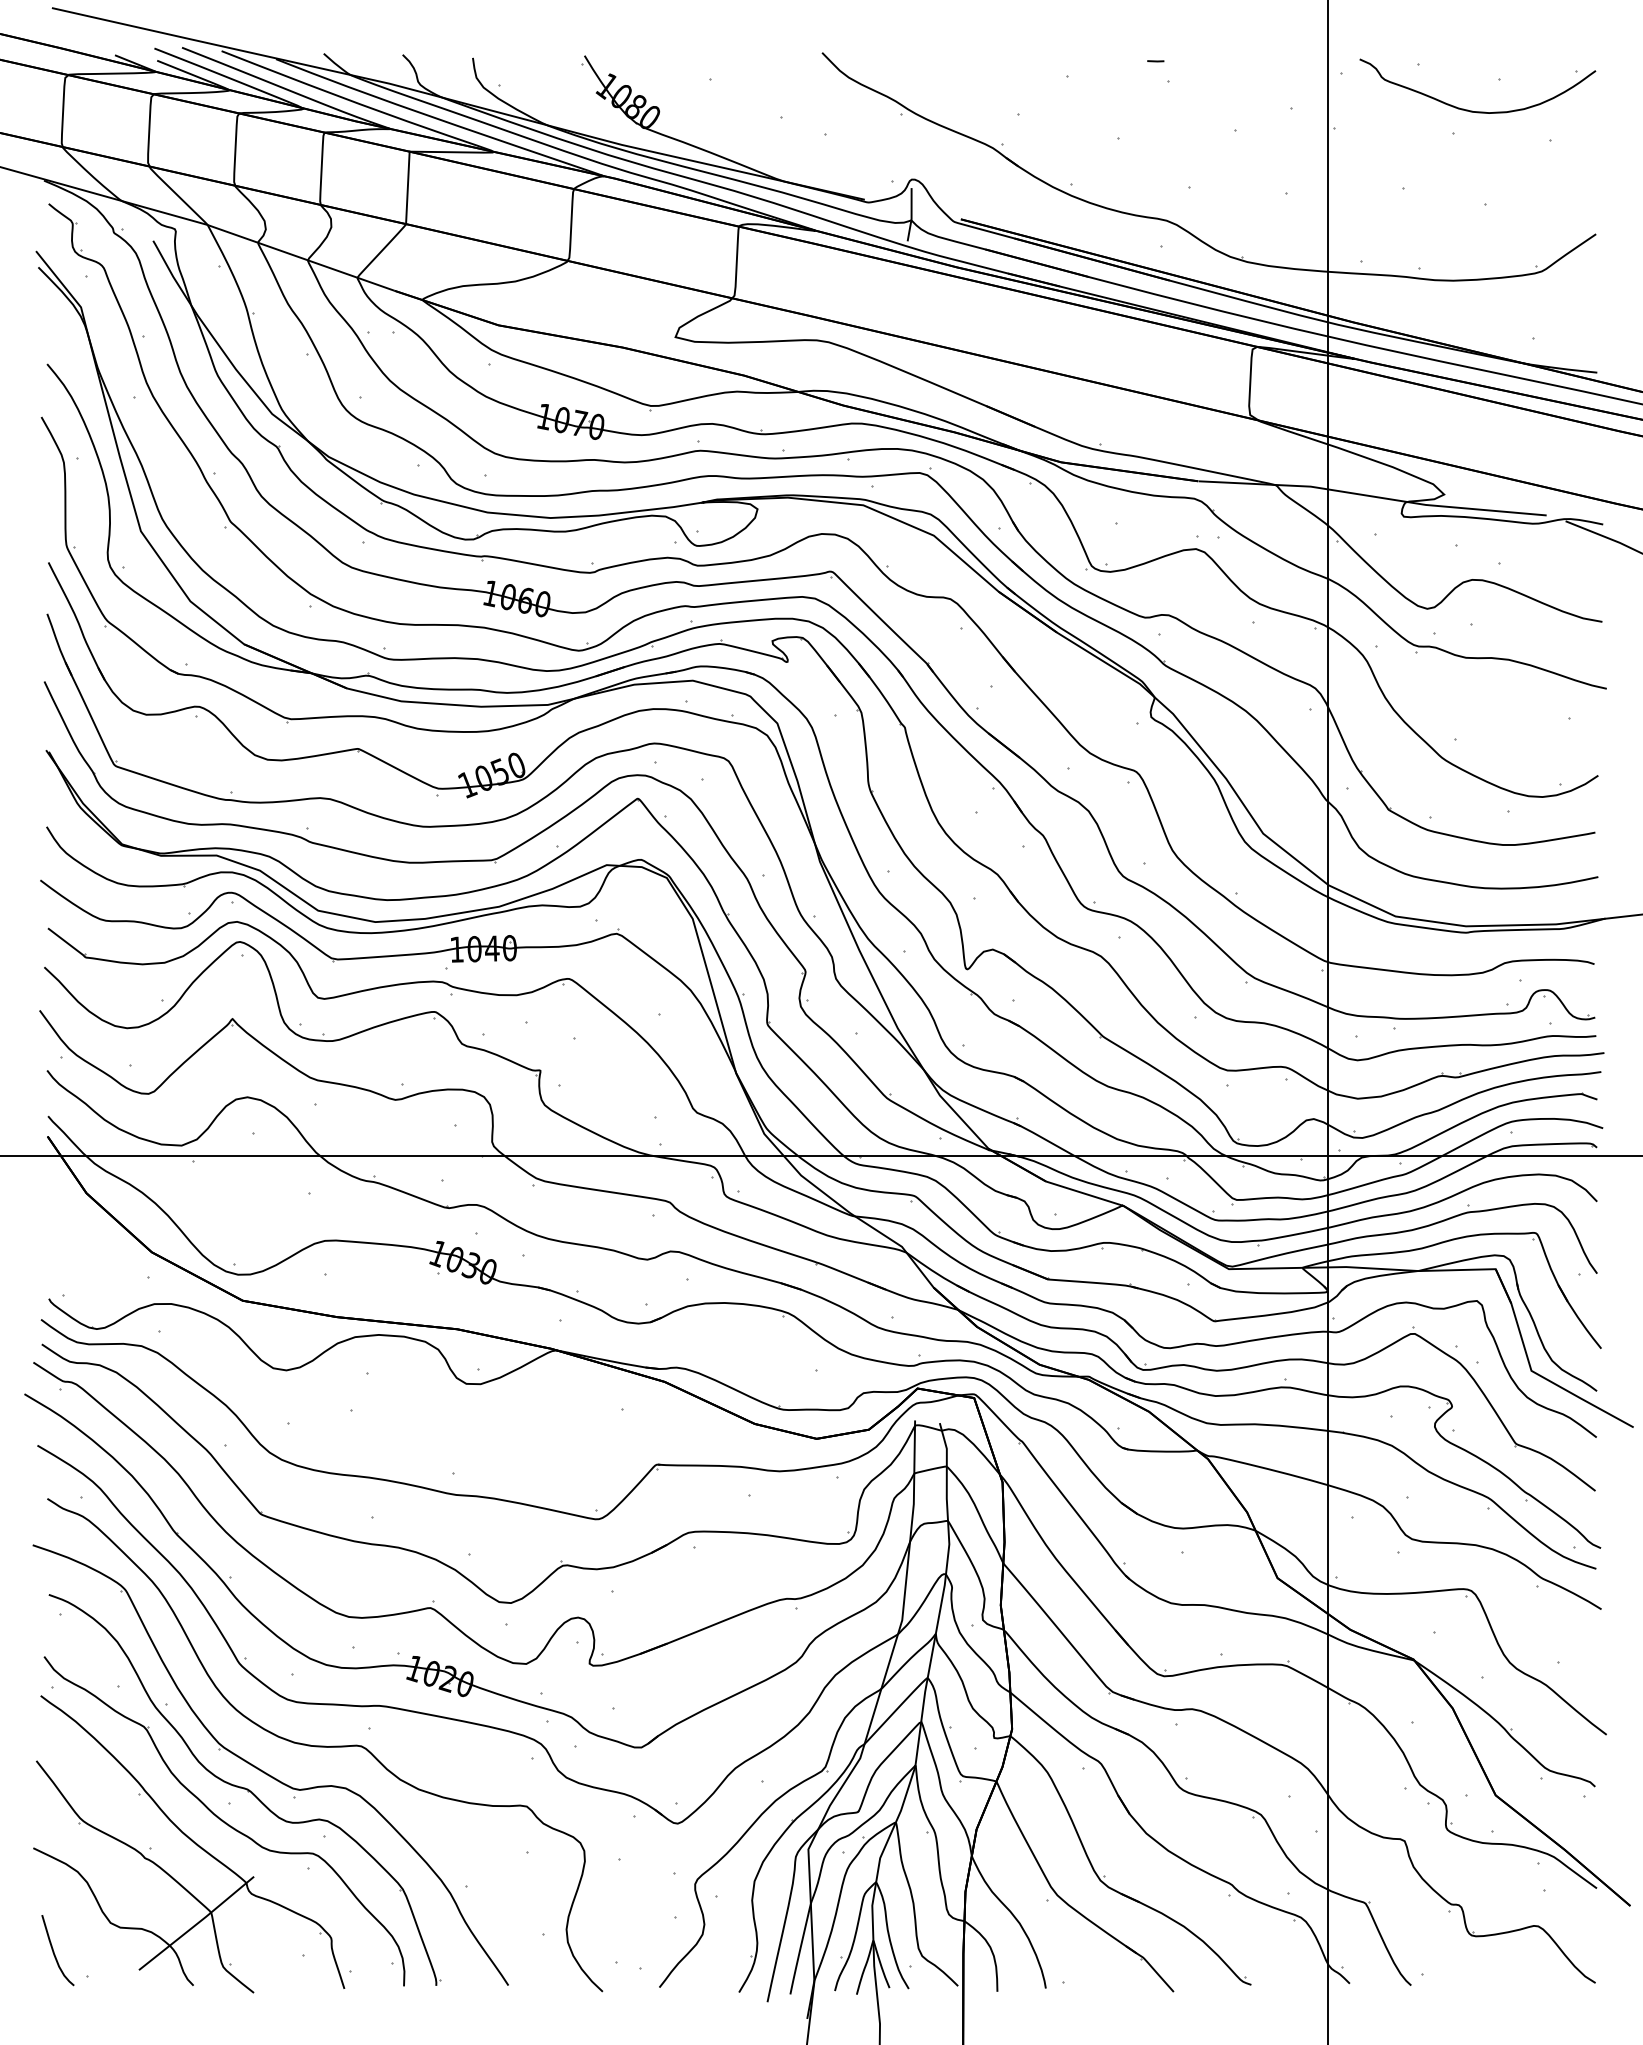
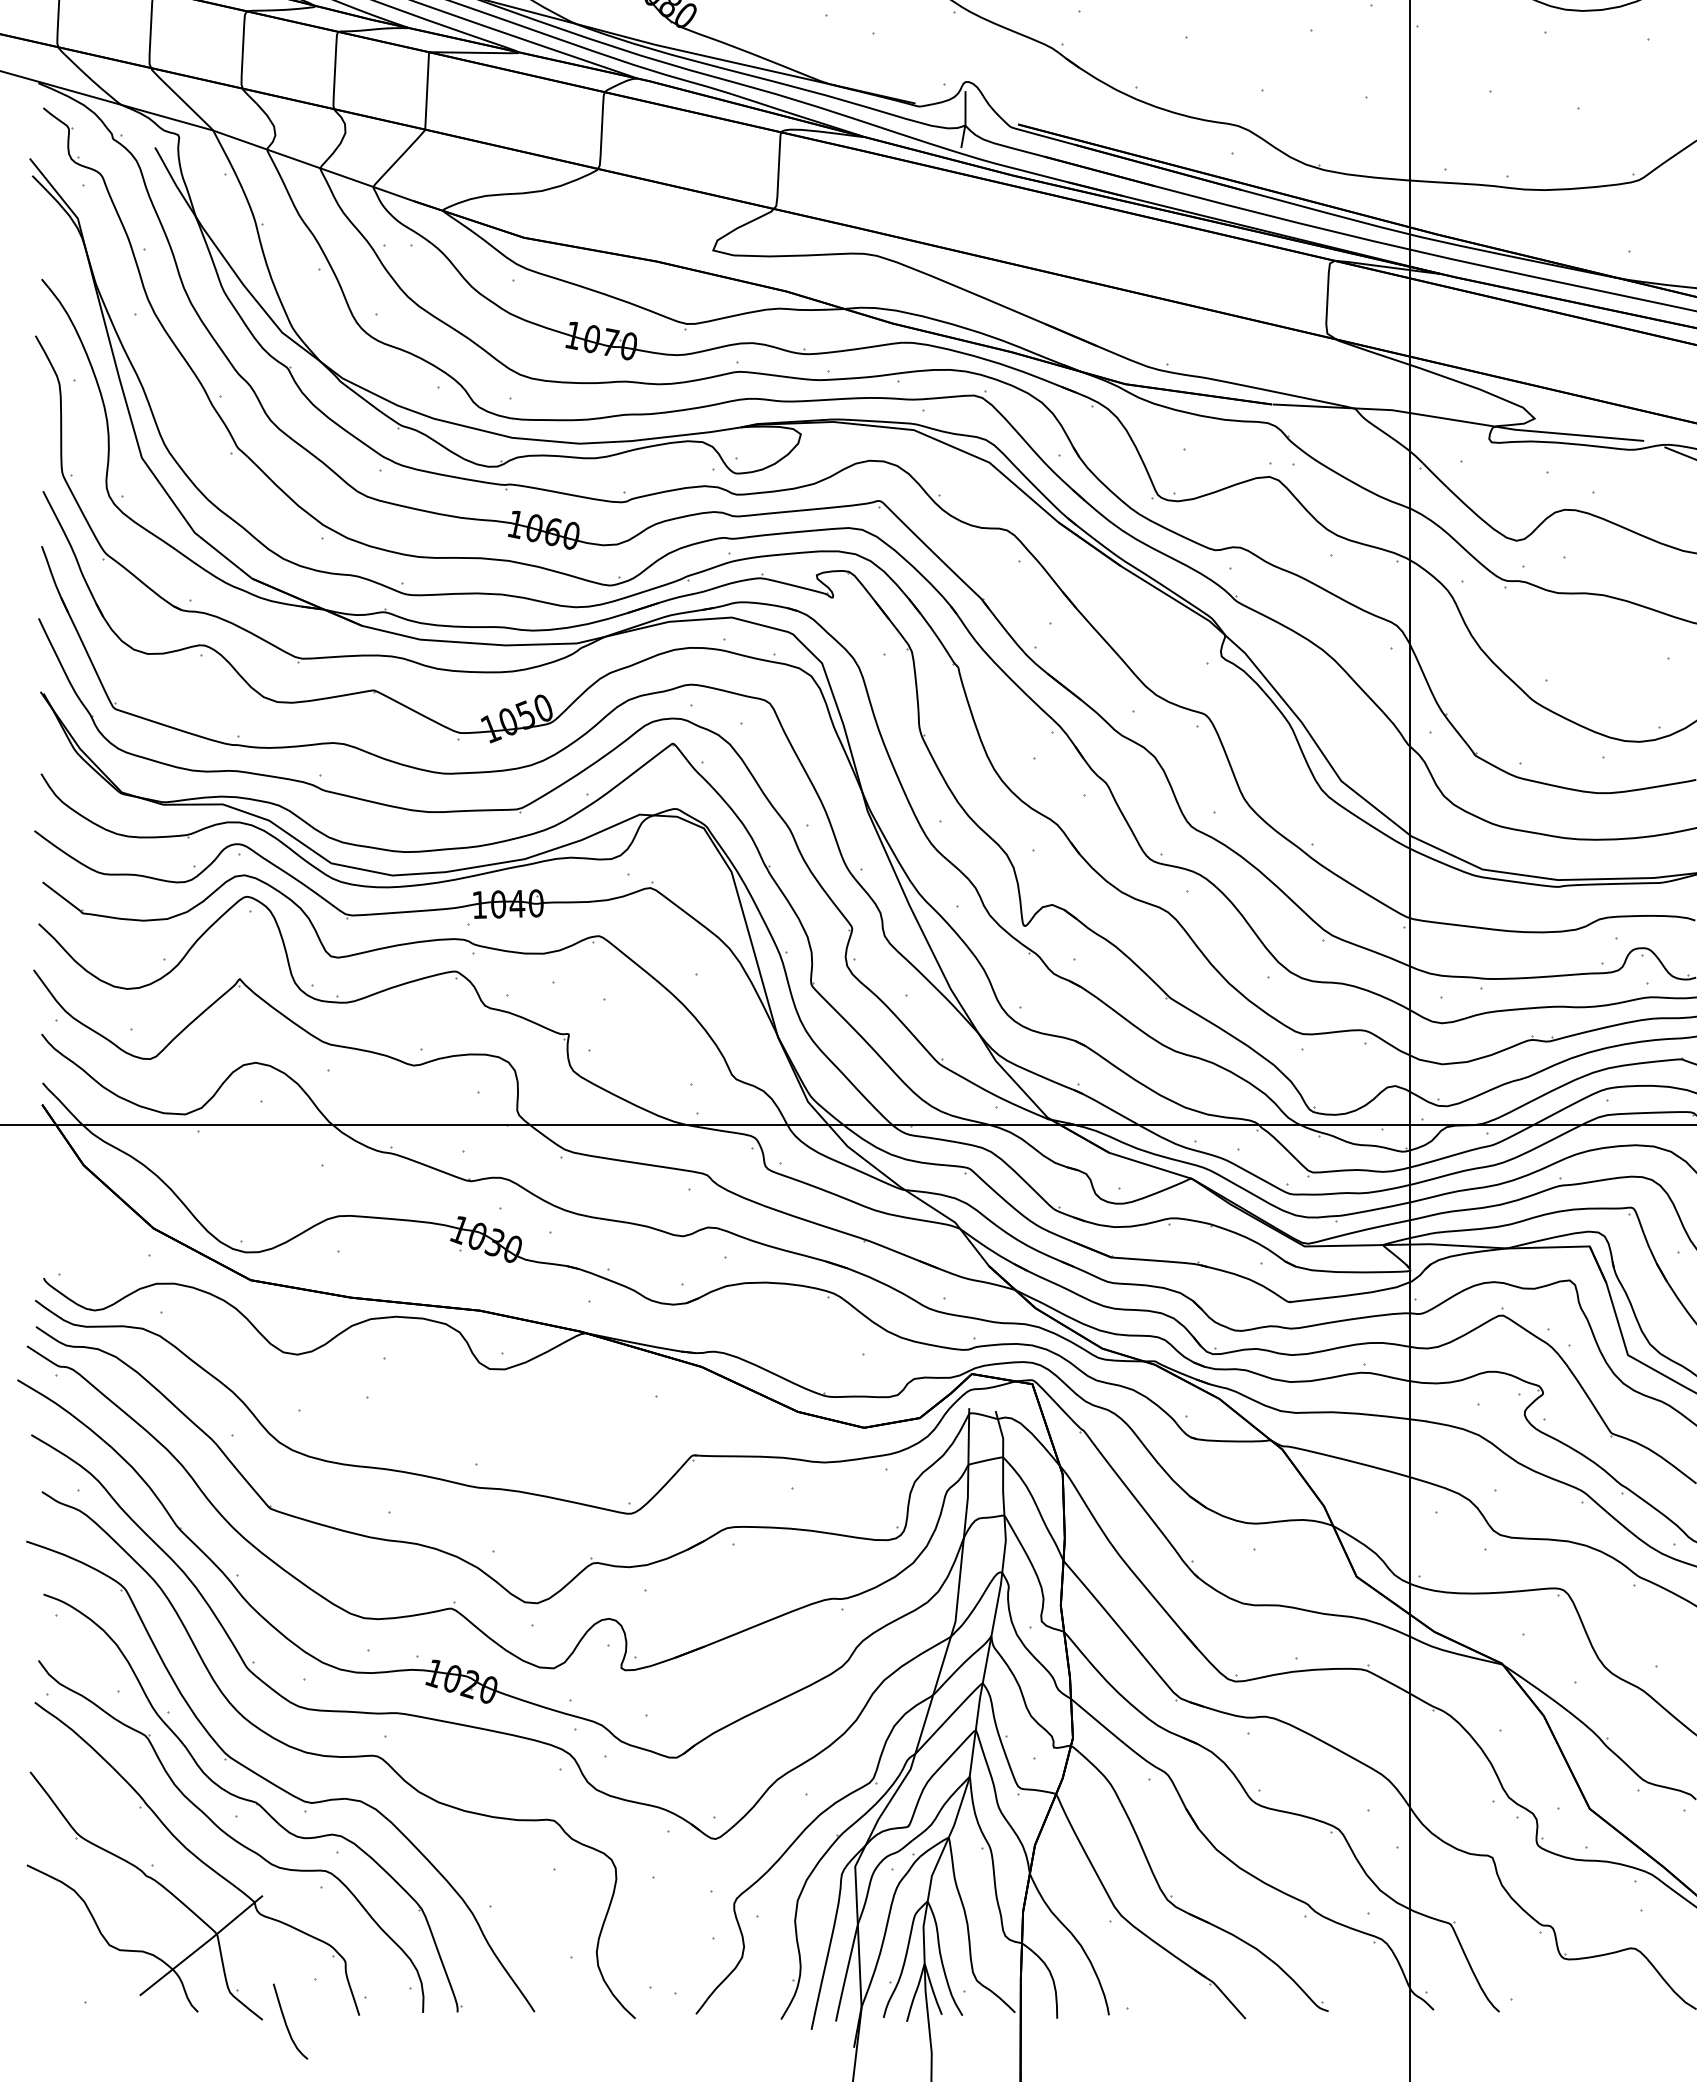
curve: (54, 1951) -> (286, 2022), moved

